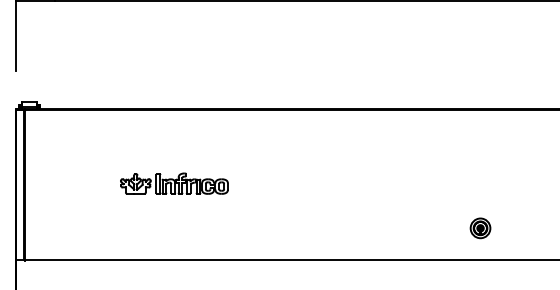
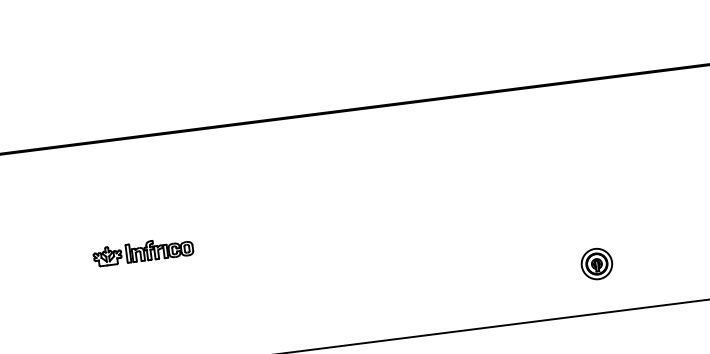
part: (174, 183) -> (143, 251), size x0.6
part: (480, 228) -> (596, 264), moved

